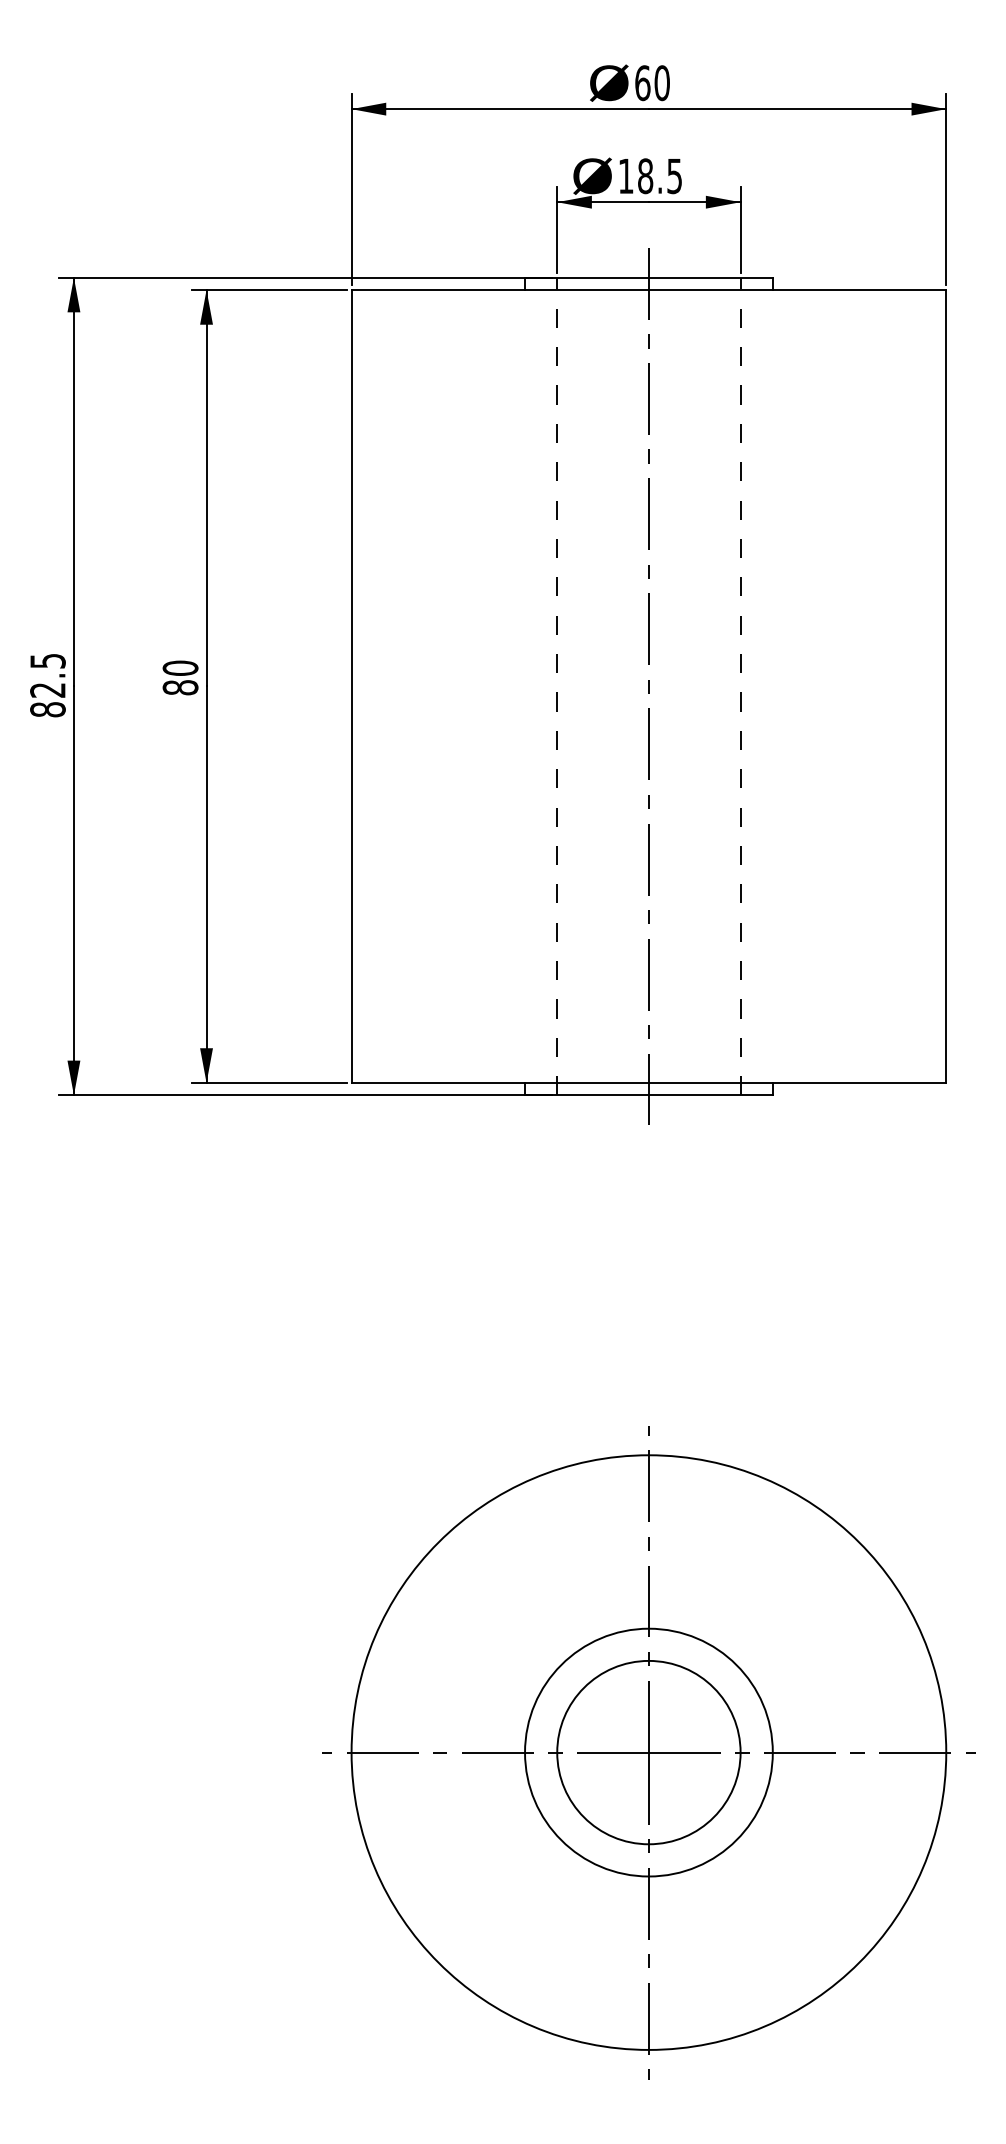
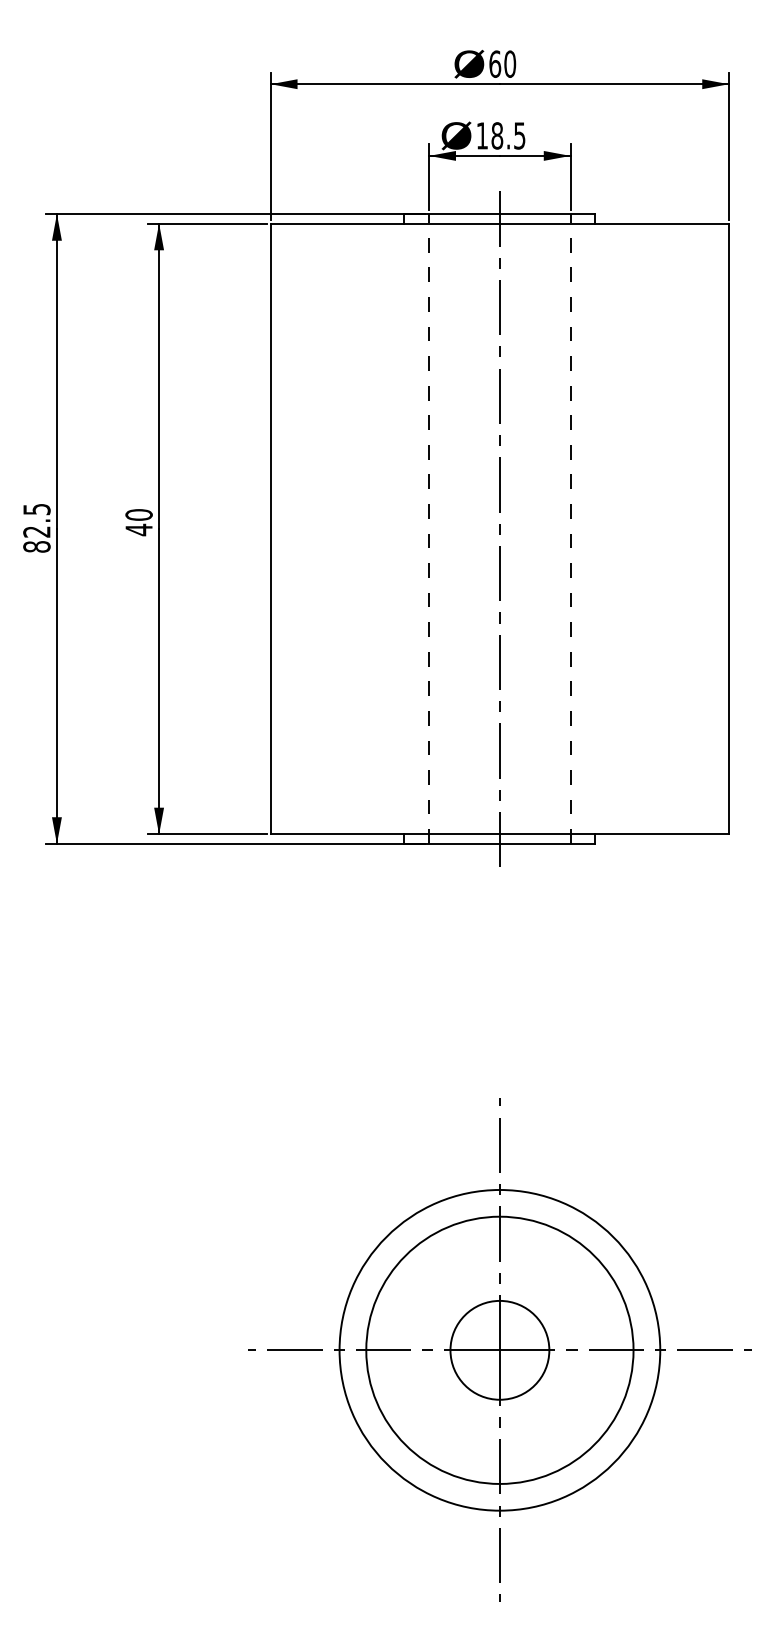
text: (180, 687) -> (139, 529), 80 -> 40
circle: (648, 1752) -> (499, 1350), size x0.7
circle: (648, 1752) -> (499, 1350), size x0.7
circle: (648, 1752) -> (499, 1350), size x1.4

